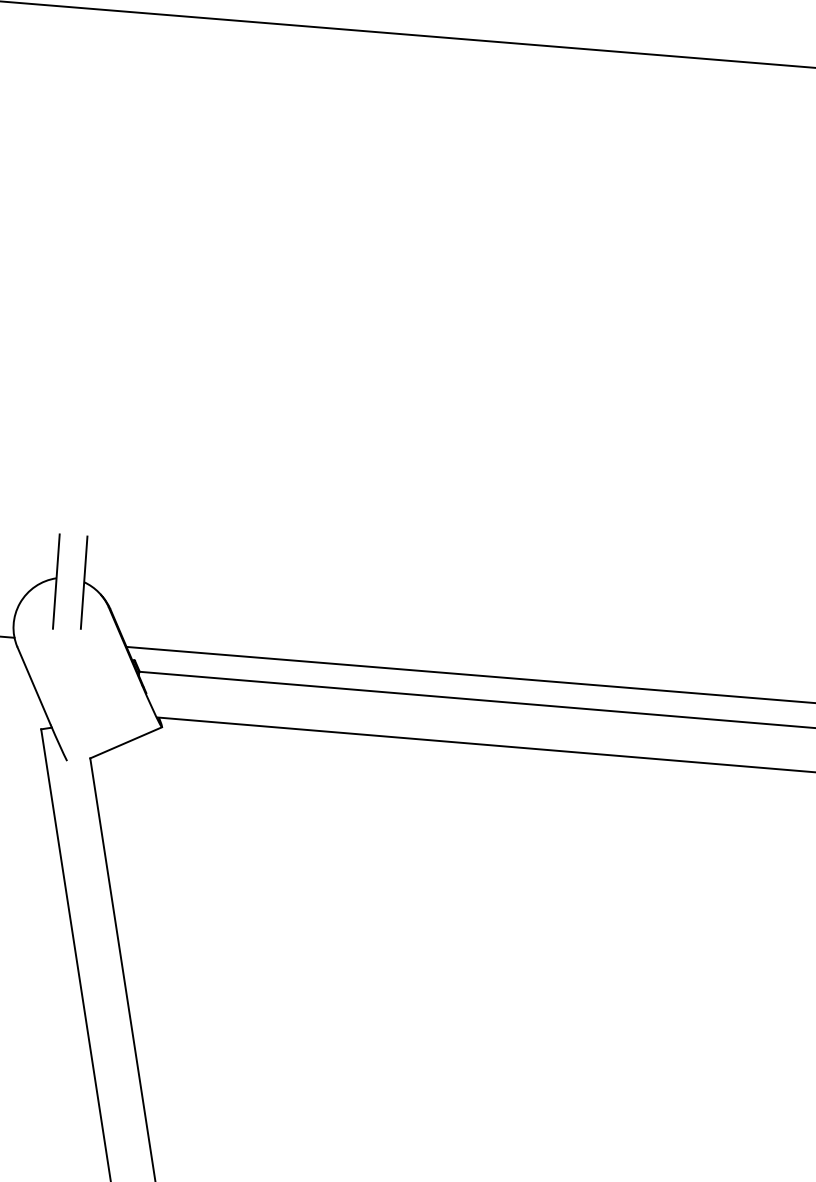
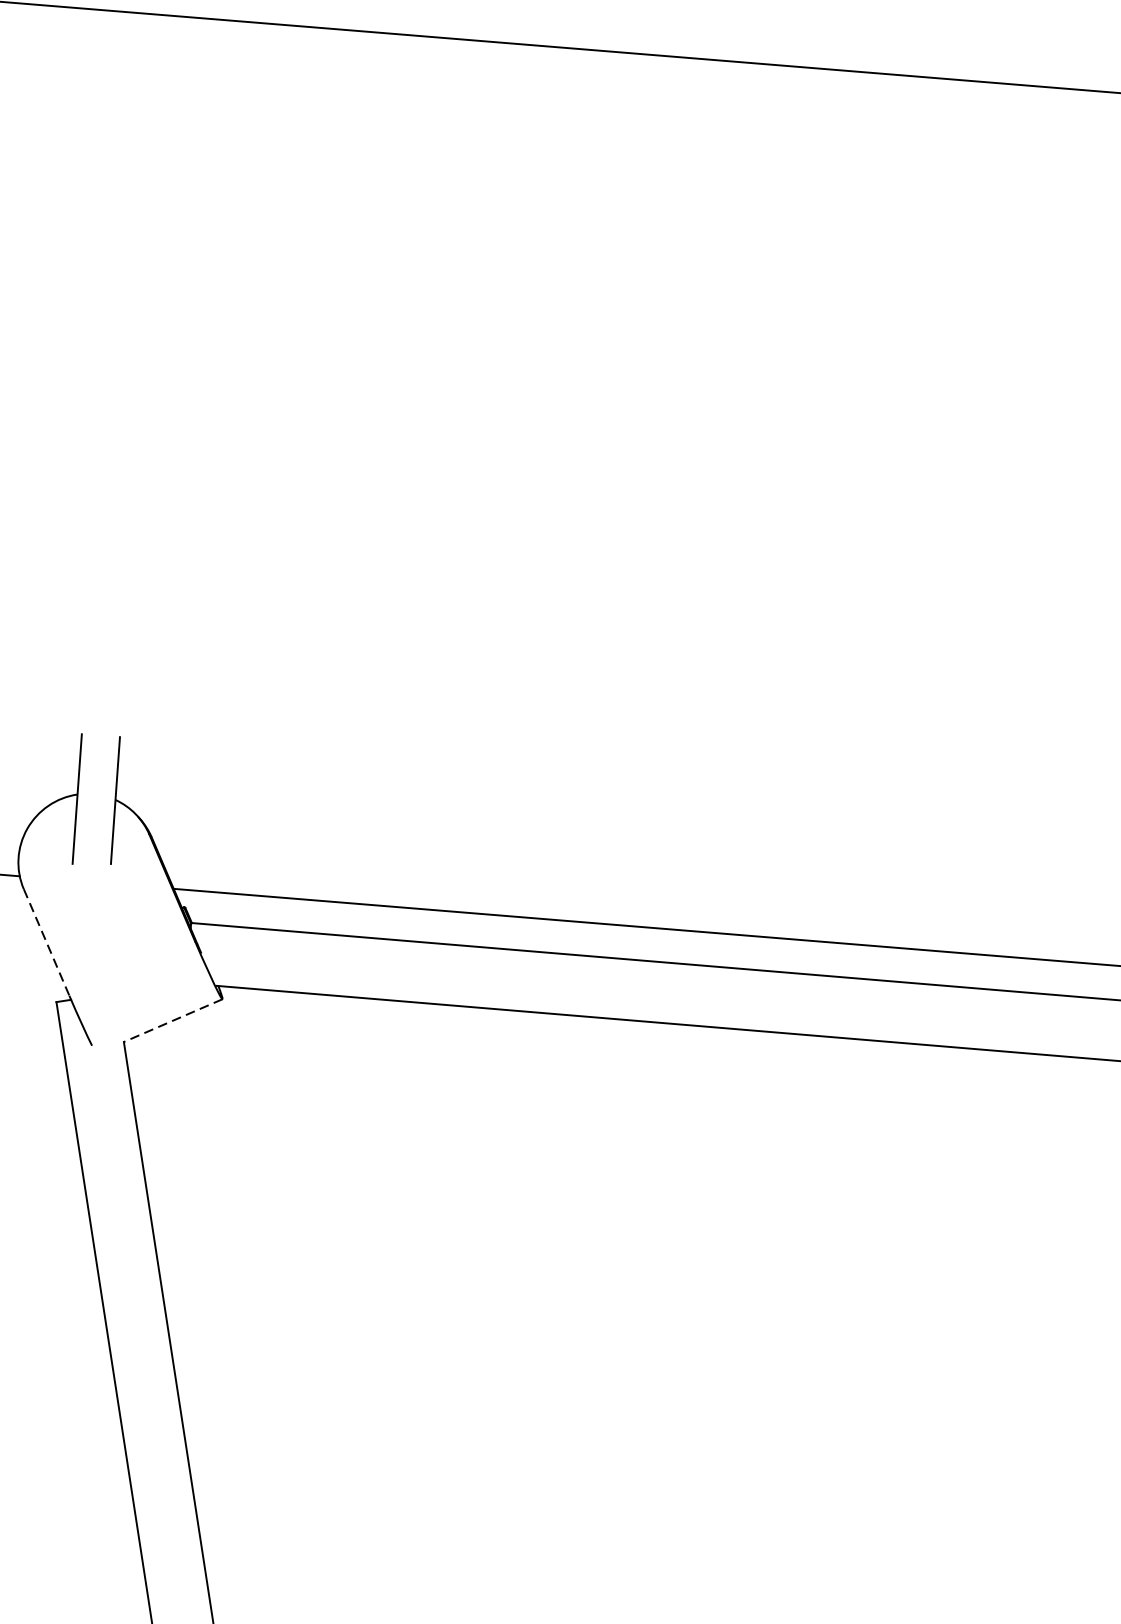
line: (34, 686) -> (47, 943), solid -> dashed
line: (125, 743) -> (172, 1021), solid -> dashed

